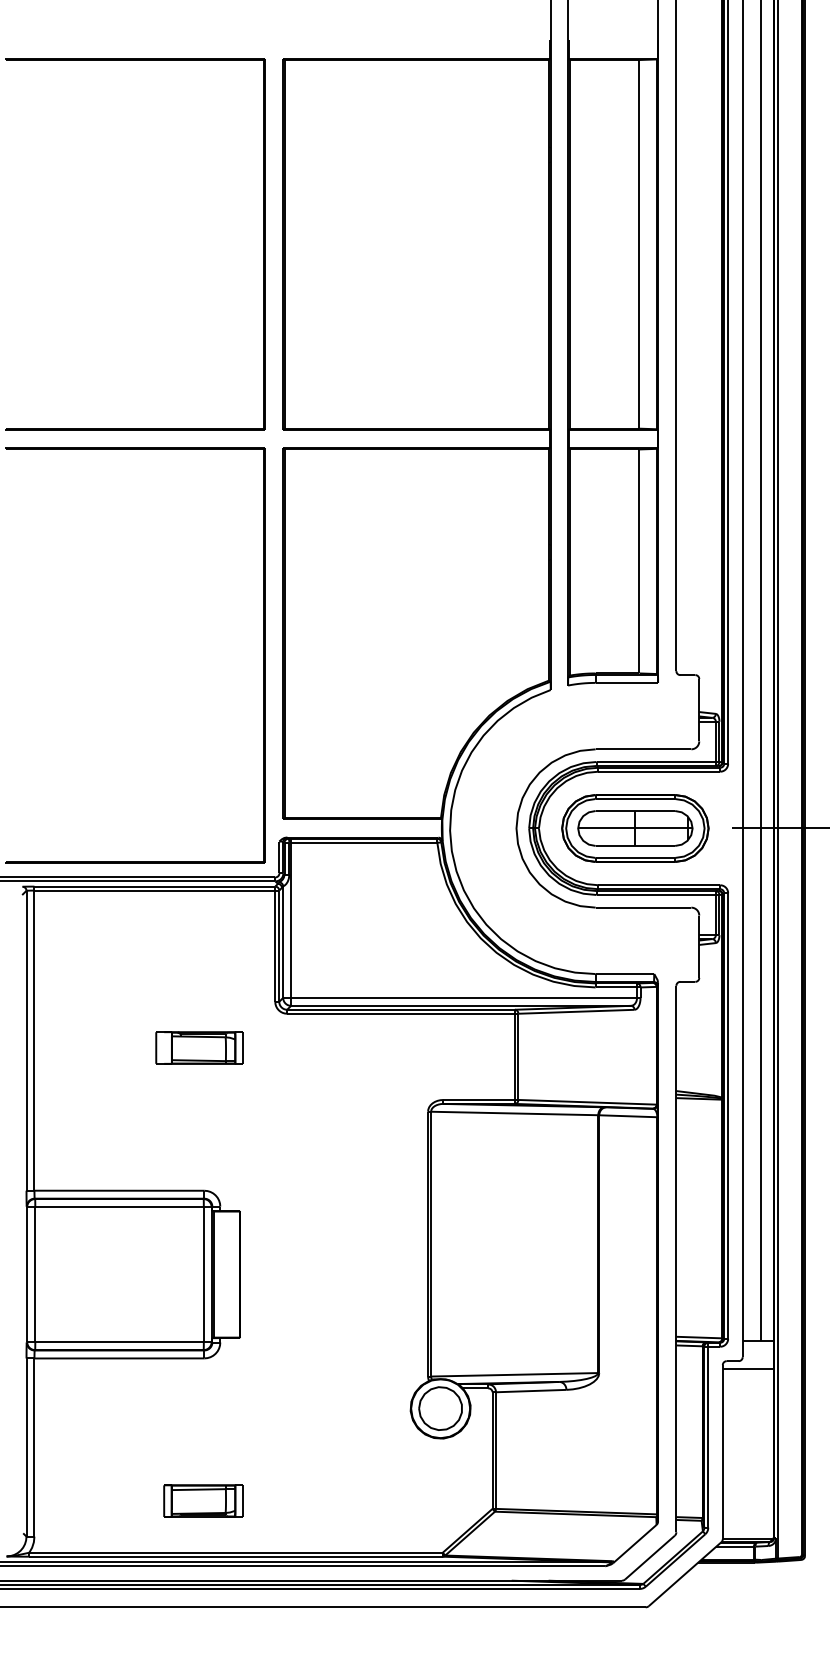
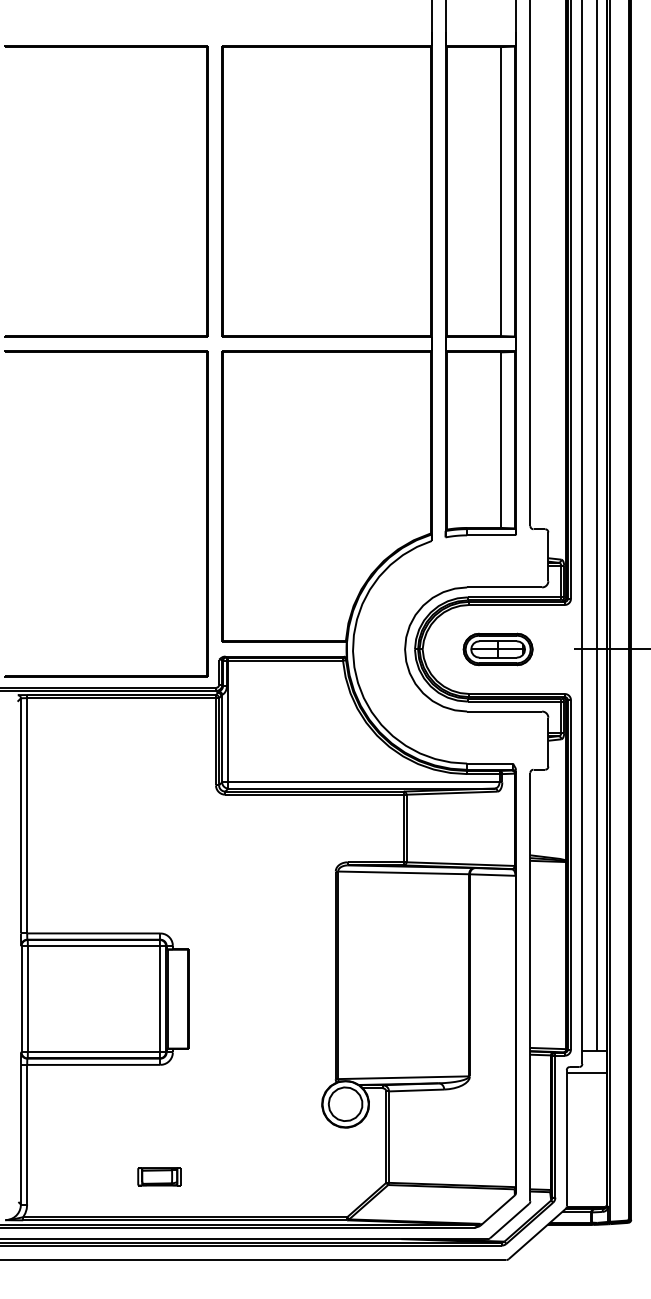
part: (634, 828) -> (497, 649), size x0.6
part: (199, 1047) -> (156, 821), removed
part: (203, 1500) -> (159, 1176), size x0.7

